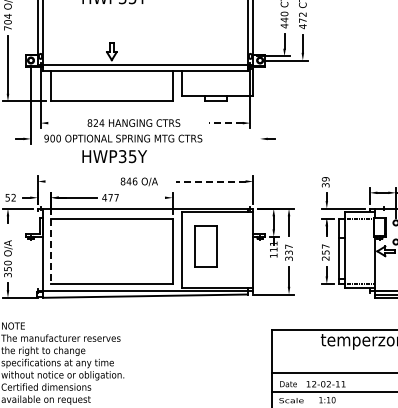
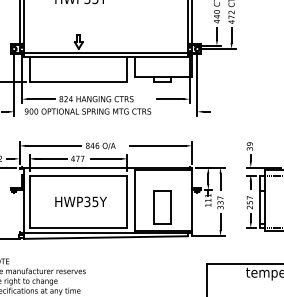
line: (260, 104) -> (197, 84), added
line: (65, 123) -> (41, 99), added
line: (225, 123) -> (169, 99), dashed -> solid
text: (114, 156) -> (80, 201), moved
line: (80, 181) -> (53, 145), added
line: (210, 181) -> (157, 145), dashed -> solid
line: (145, 197) -> (105, 158), added
part: (205, 246) -> (161, 207), moved
line: (51, 251) -> (30, 201), dashed -> solid

